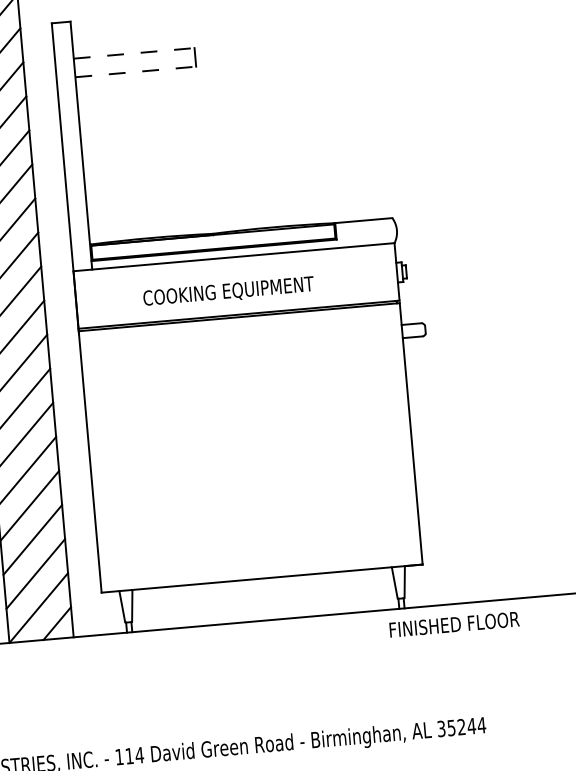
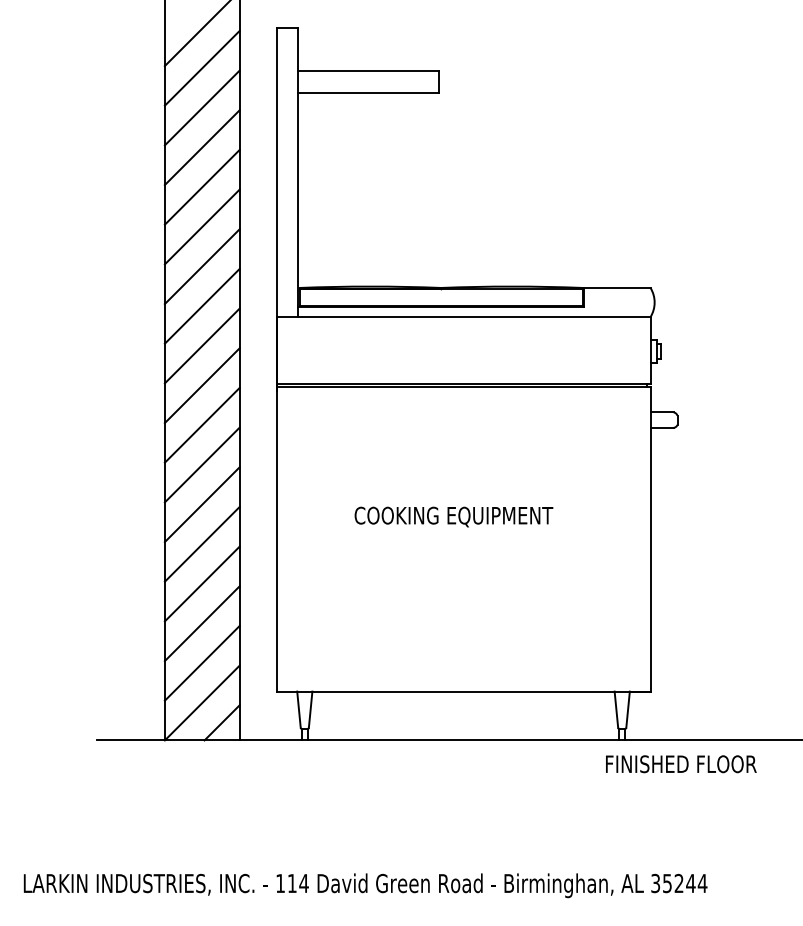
line: (134, 53) -> (369, 71), dashed -> solid
line: (136, 72) -> (369, 93), dashed -> solid
text: (228, 291) -> (453, 516), moved

